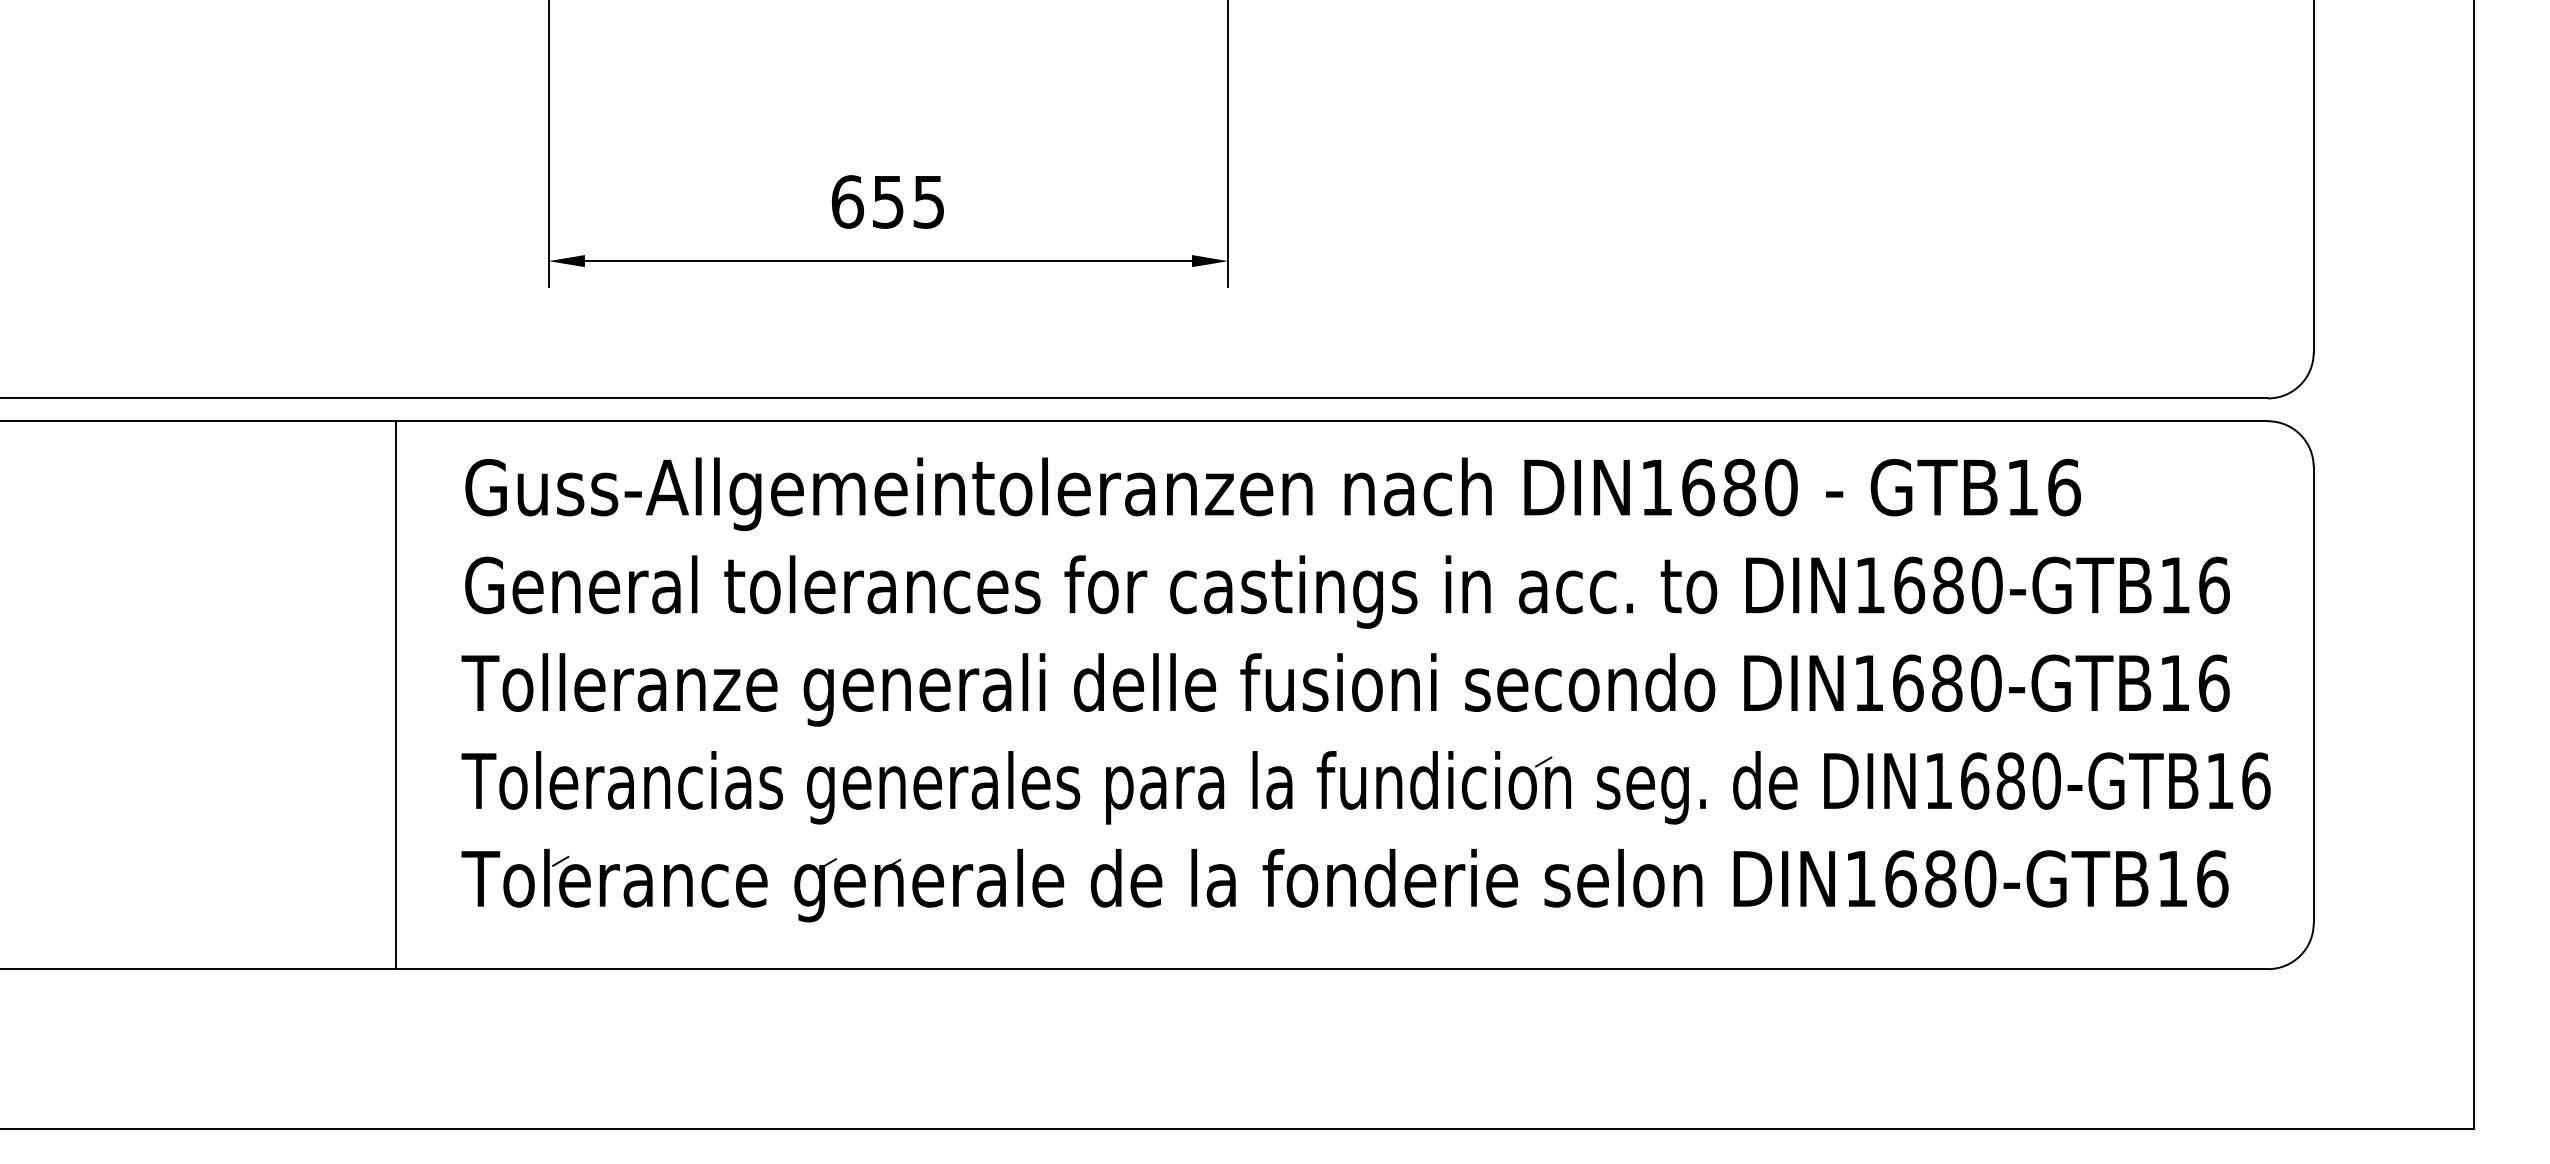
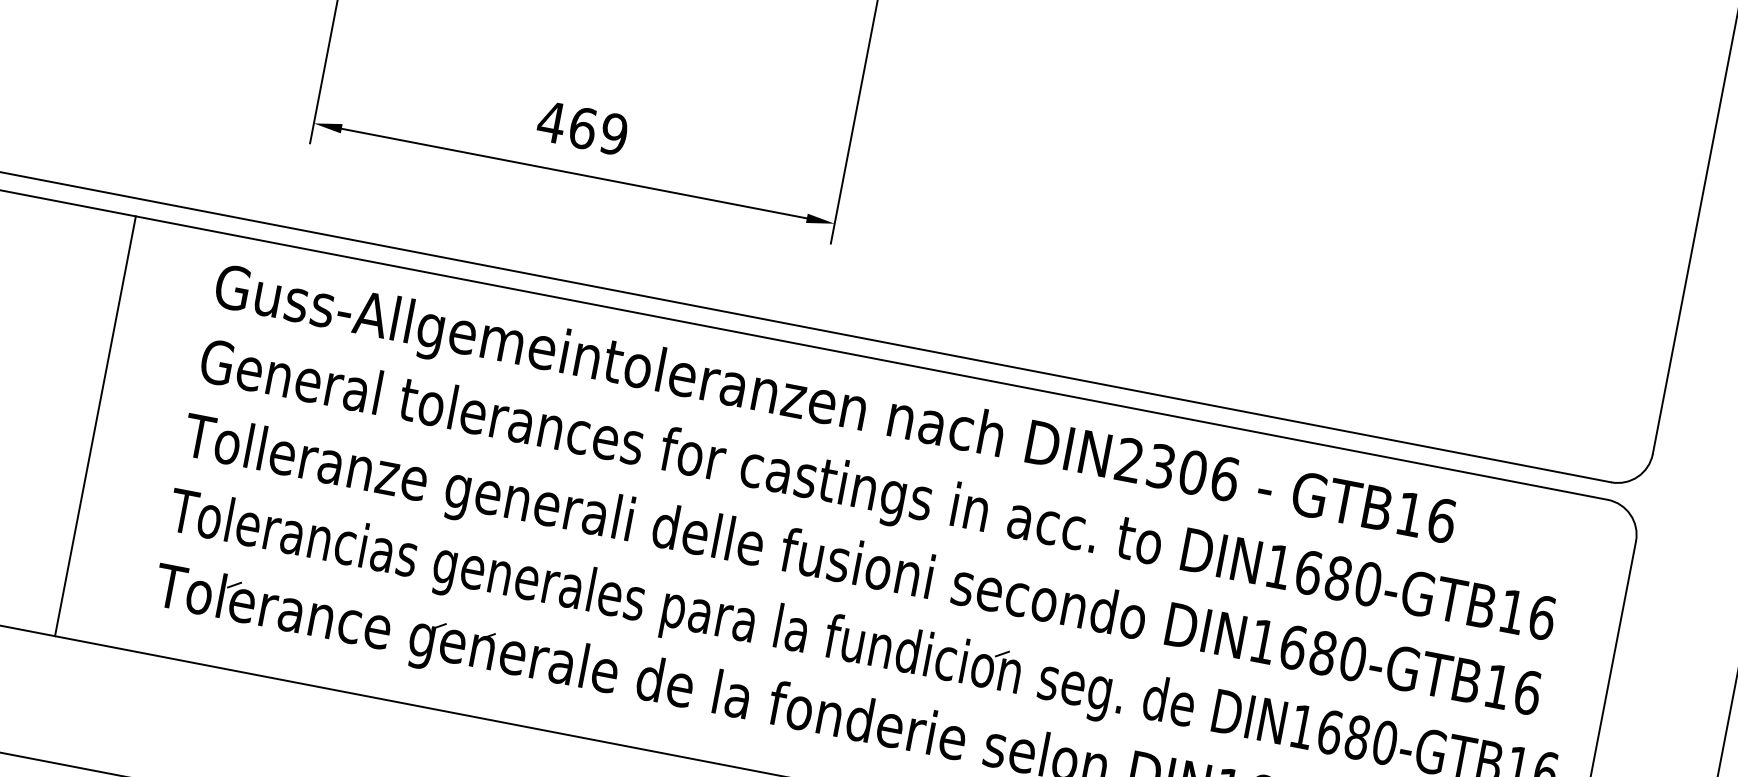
text: (887, 201) -> (582, 127), 655 -> 469
text: (1719, 487) -> (1177, 469), DIN1680 -> DIN2306
line: (396, 695) -> (95, 426), moved

